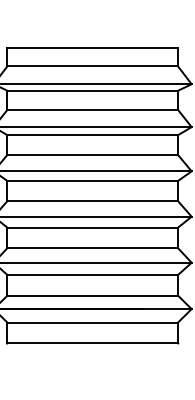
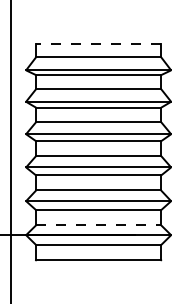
line: (92, 47) -> (98, 43), solid -> dashed
line: (93, 295) -> (99, 225), solid -> dashed

